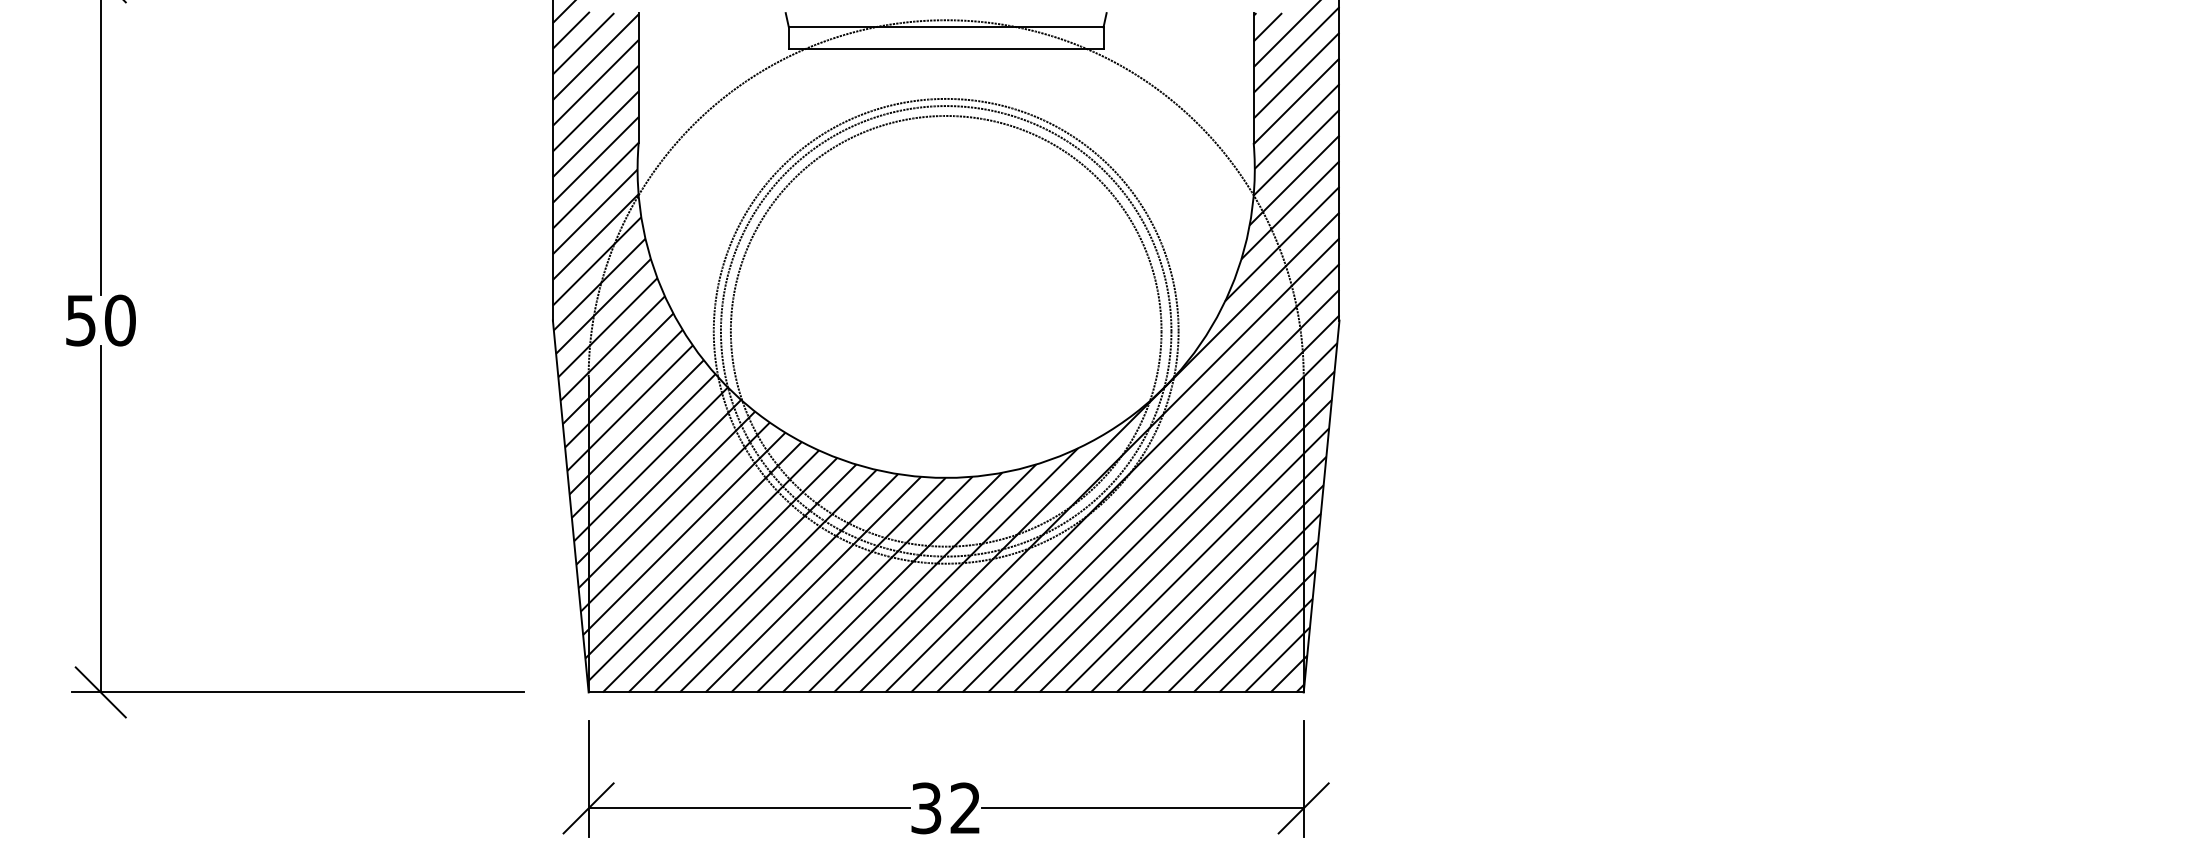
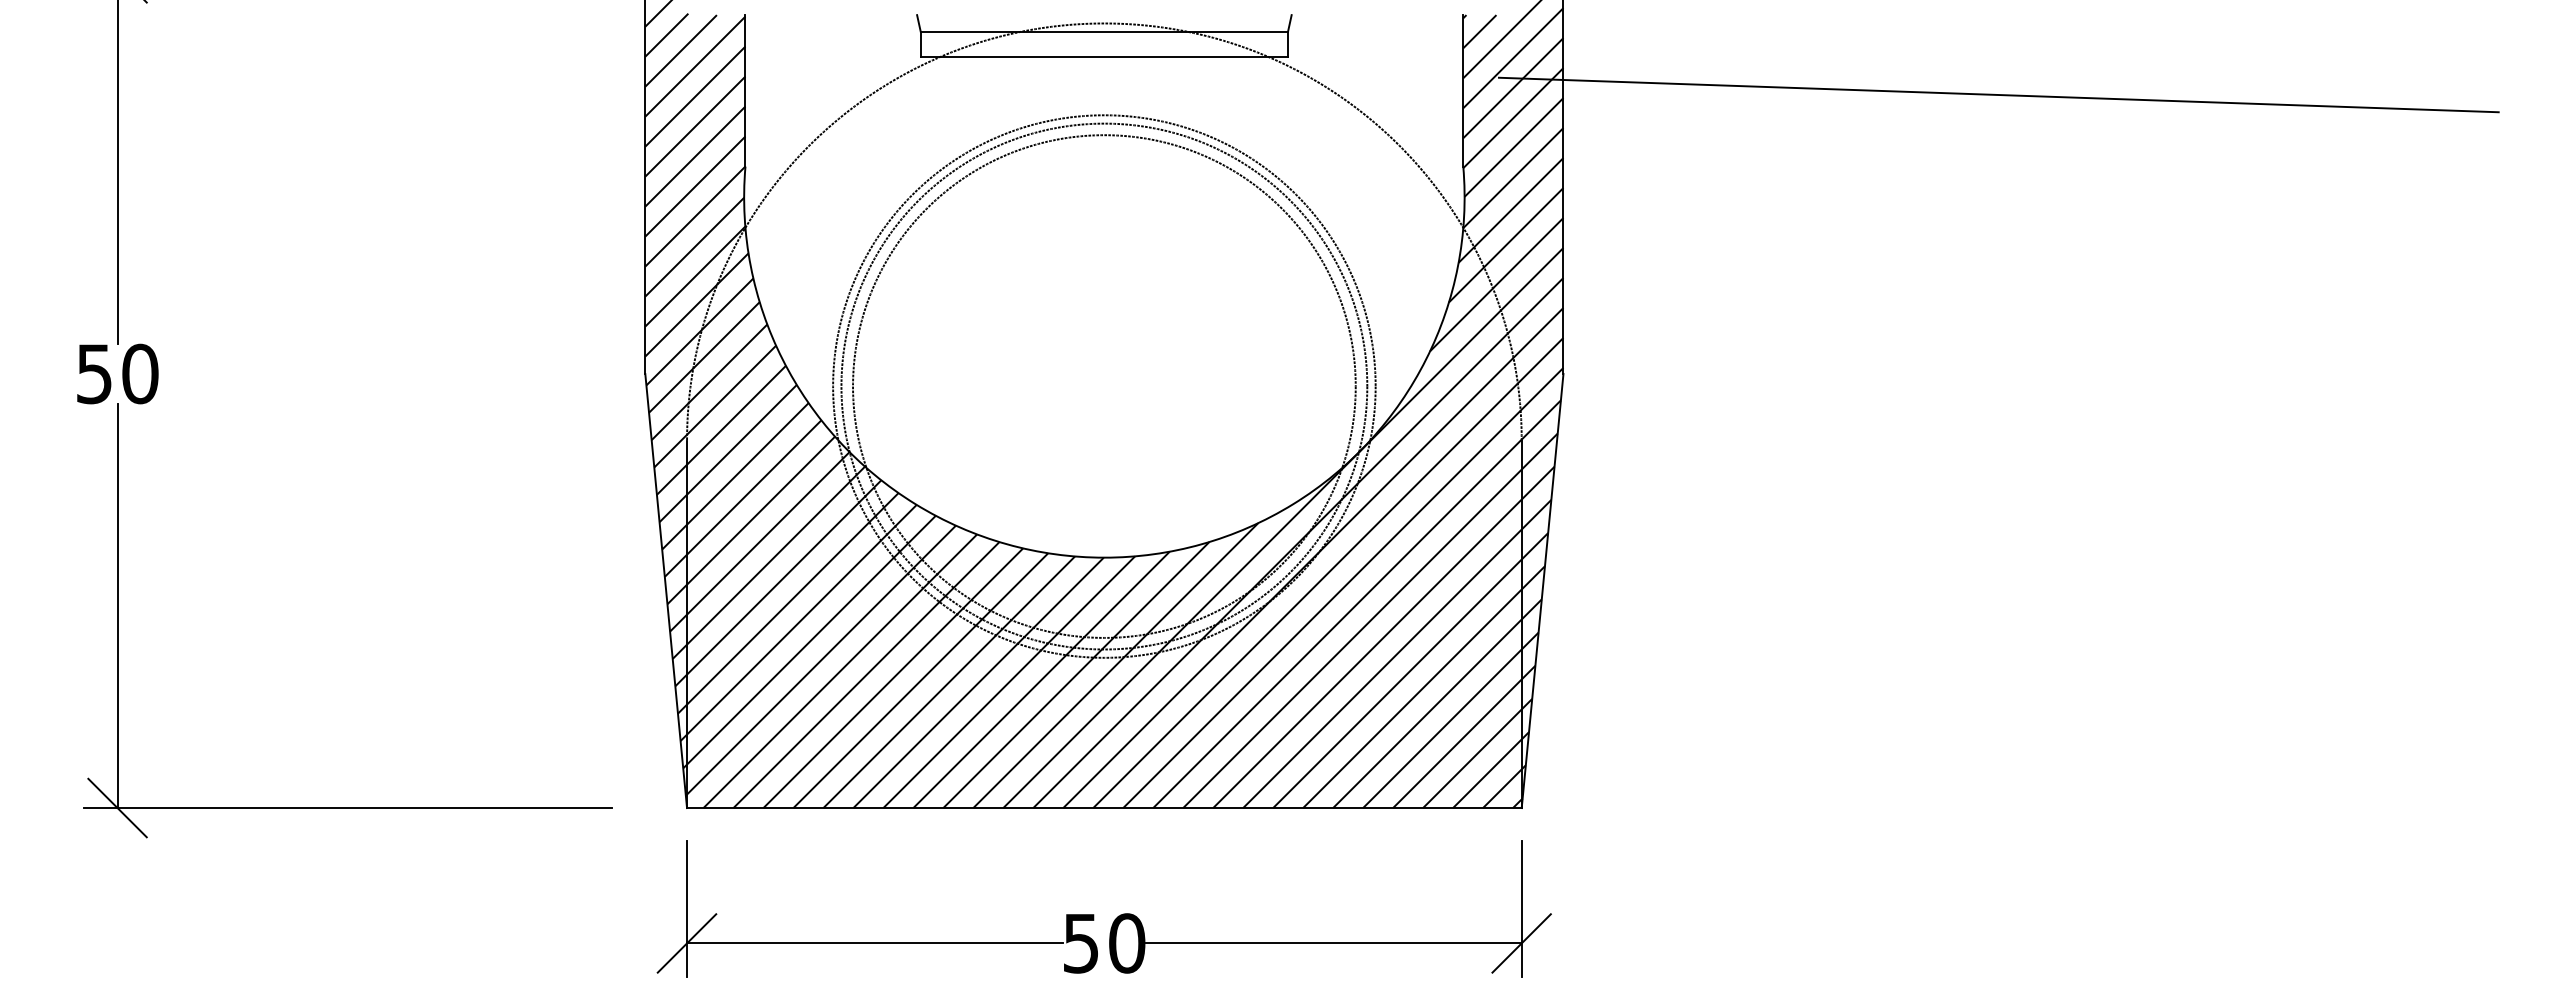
line: (1712, 81) -> (1998, 94), added
text: (946, 808) -> (1104, 943), 32 -> 50

